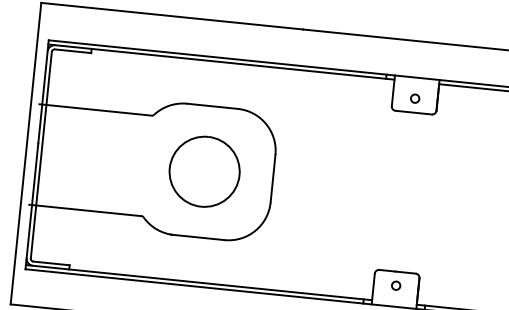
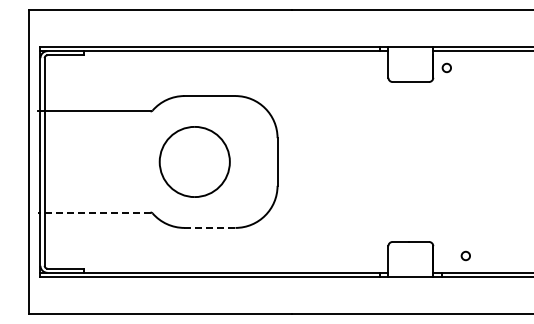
circle: (414, 98) -> (446, 67), moved
part: (204, 171) -> (194, 161), moved
line: (84, 210) -> (93, 212), solid -> dashed
line: (197, 236) -> (208, 227), solid -> dashed
circle: (395, 285) -> (465, 255), moved

